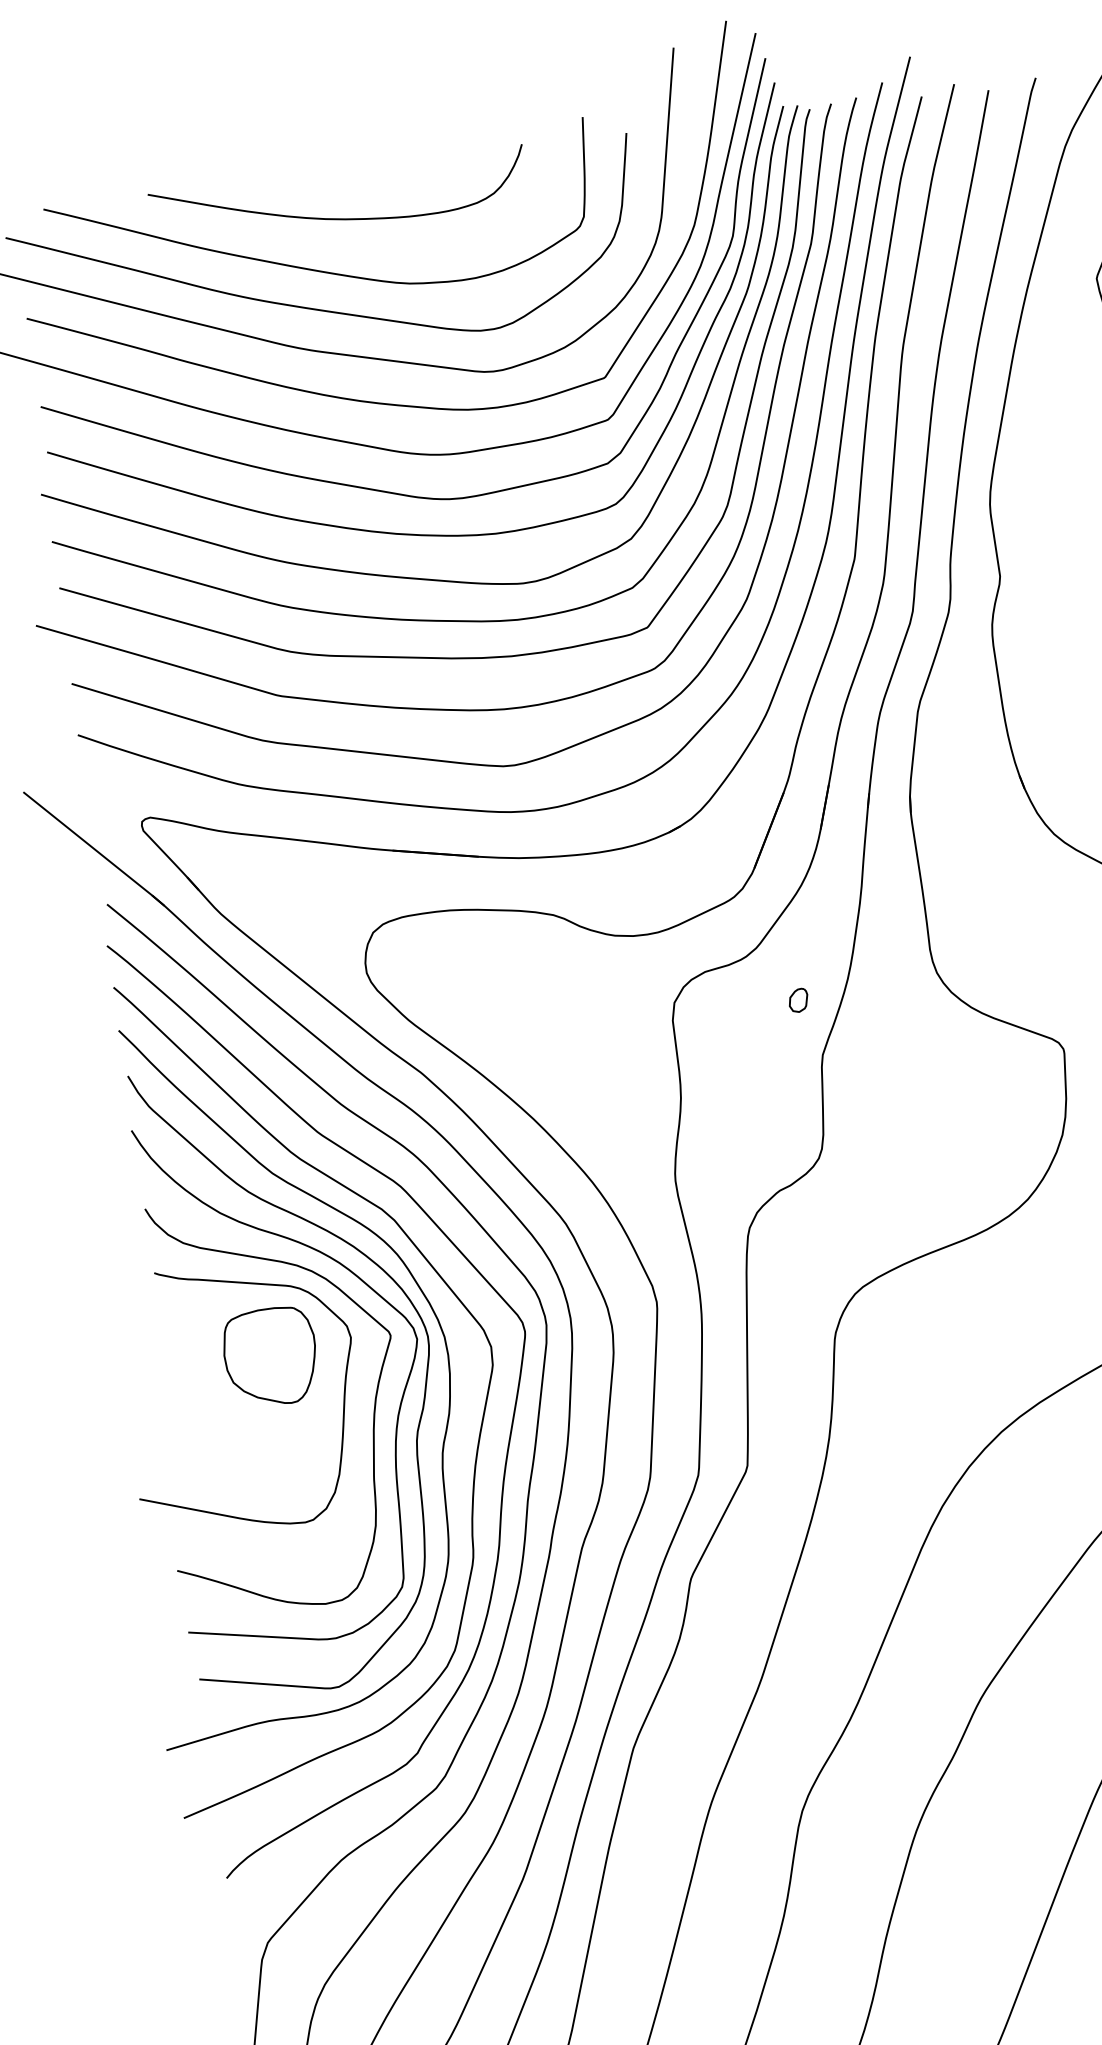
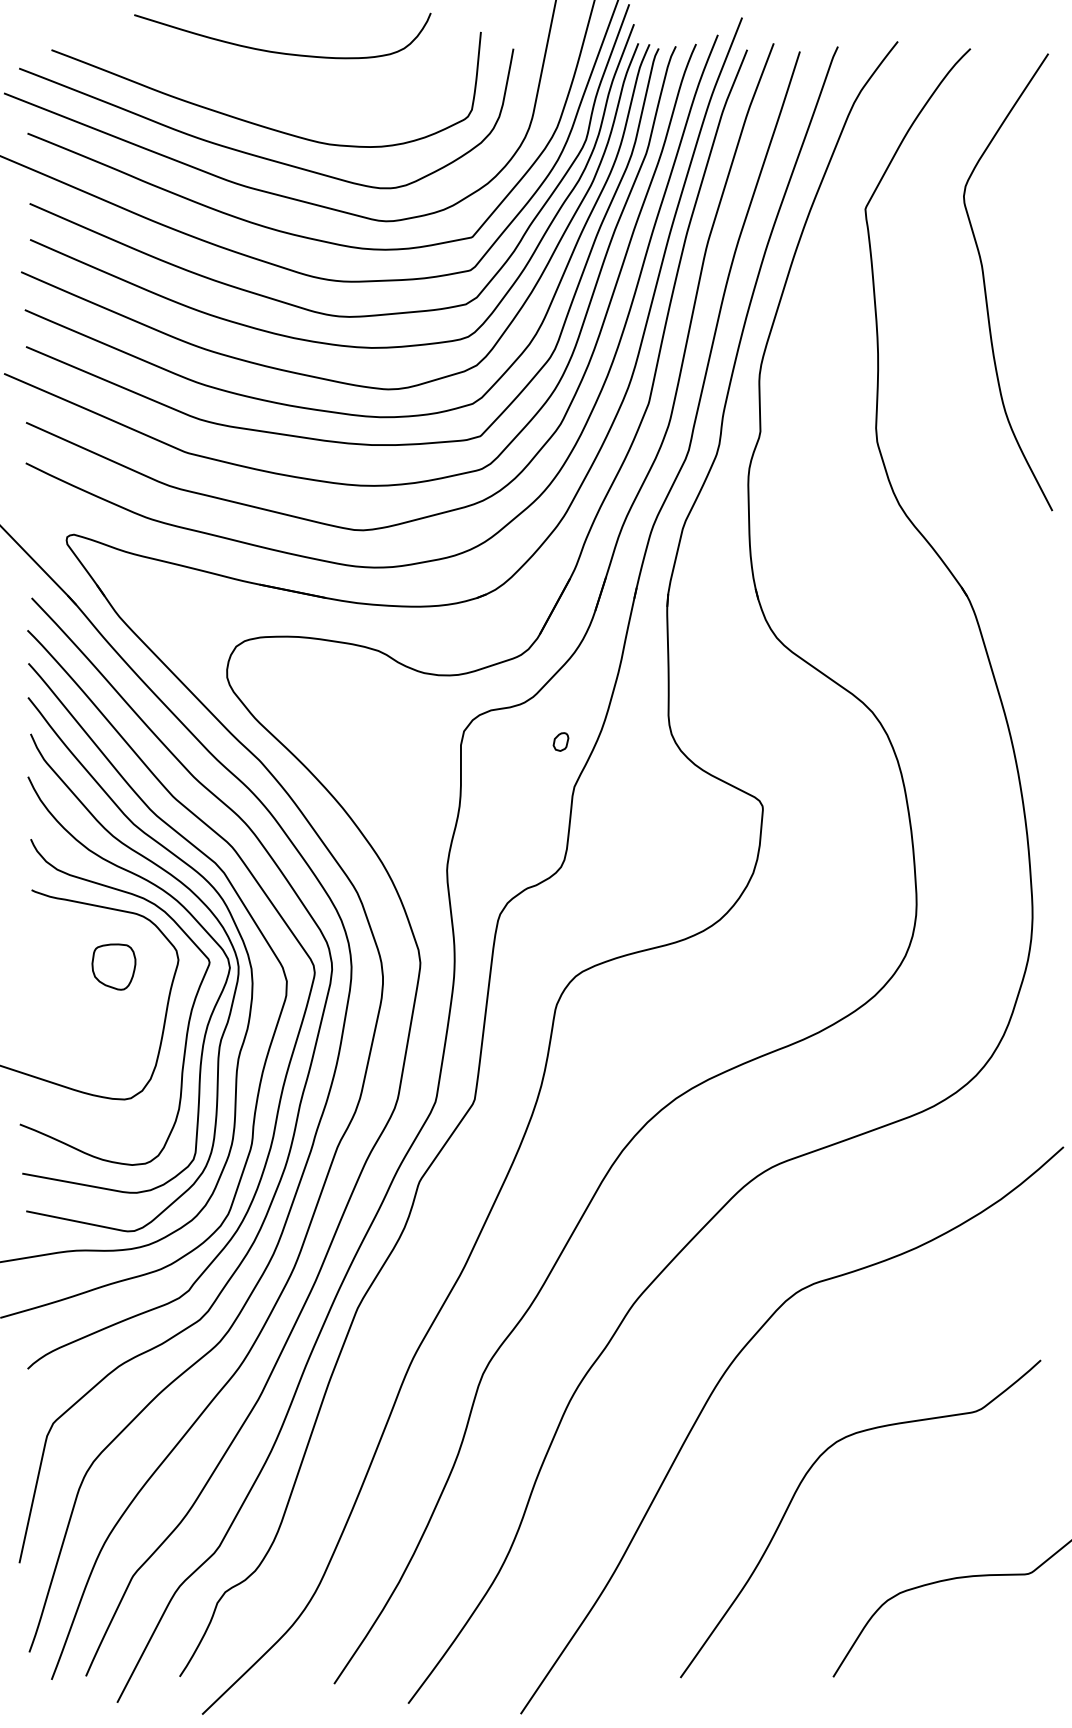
curve: (334, 217) -> (277, 51), moved
part: (269, 1356) -> (113, 966), size x0.6

